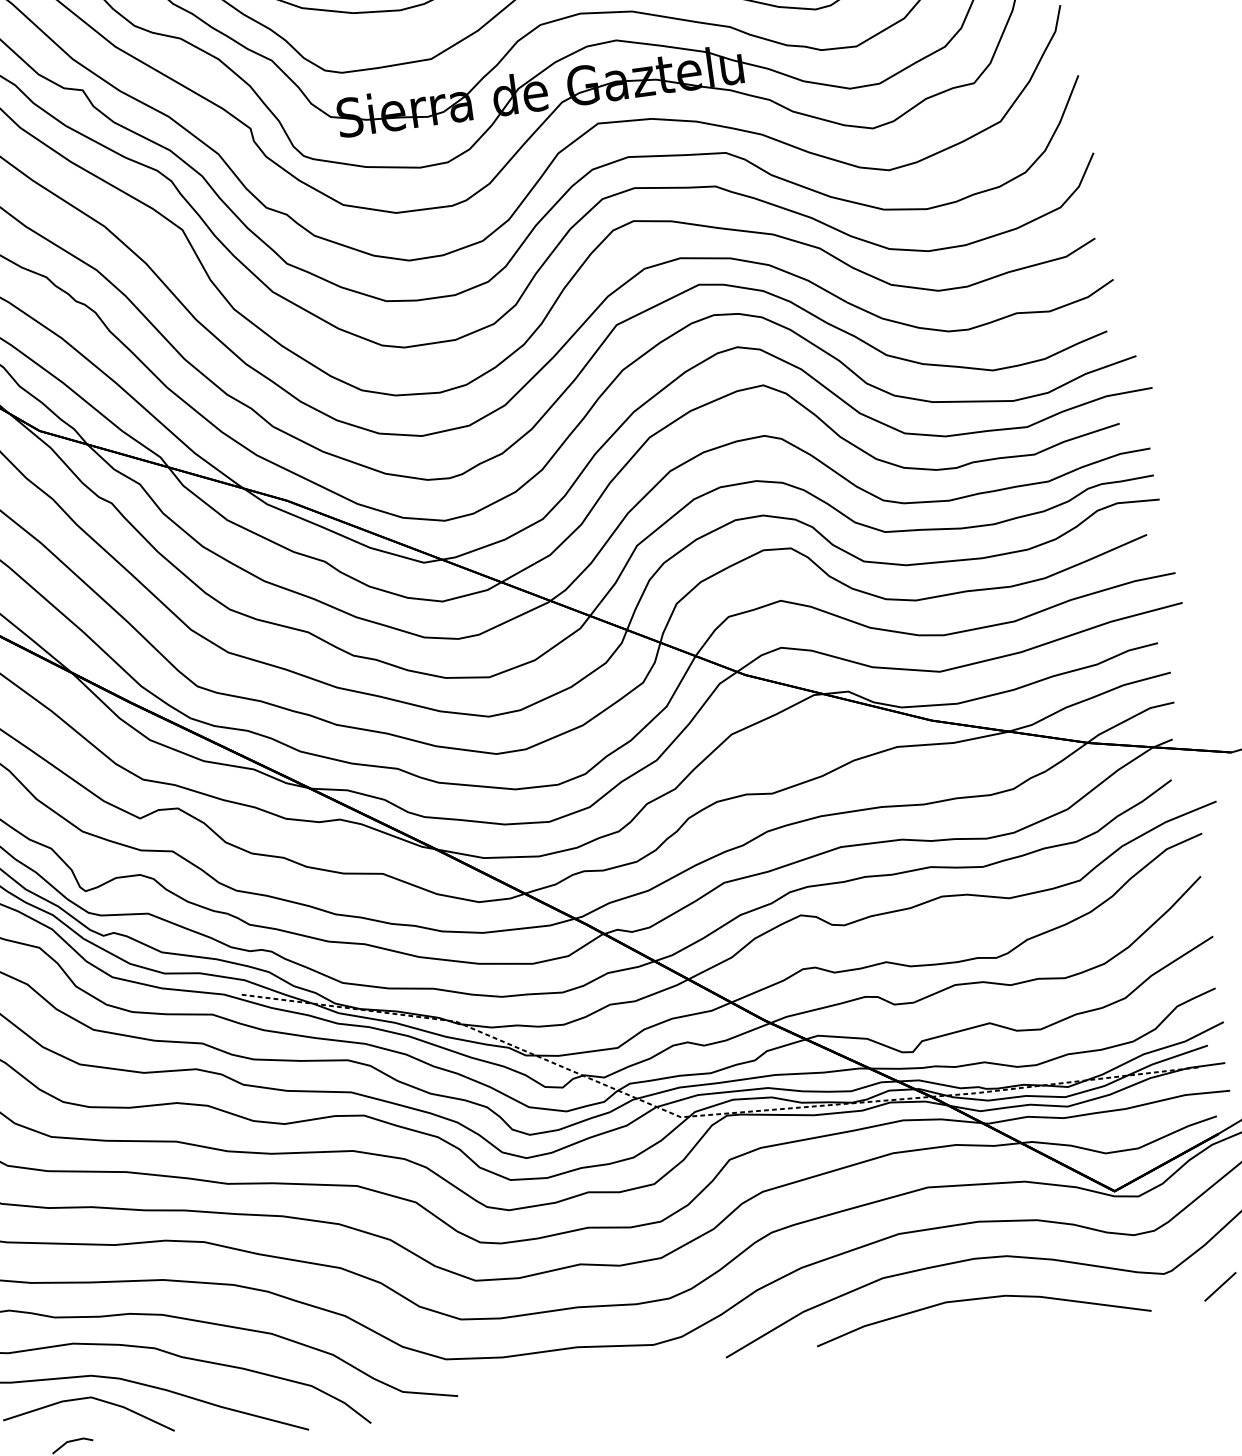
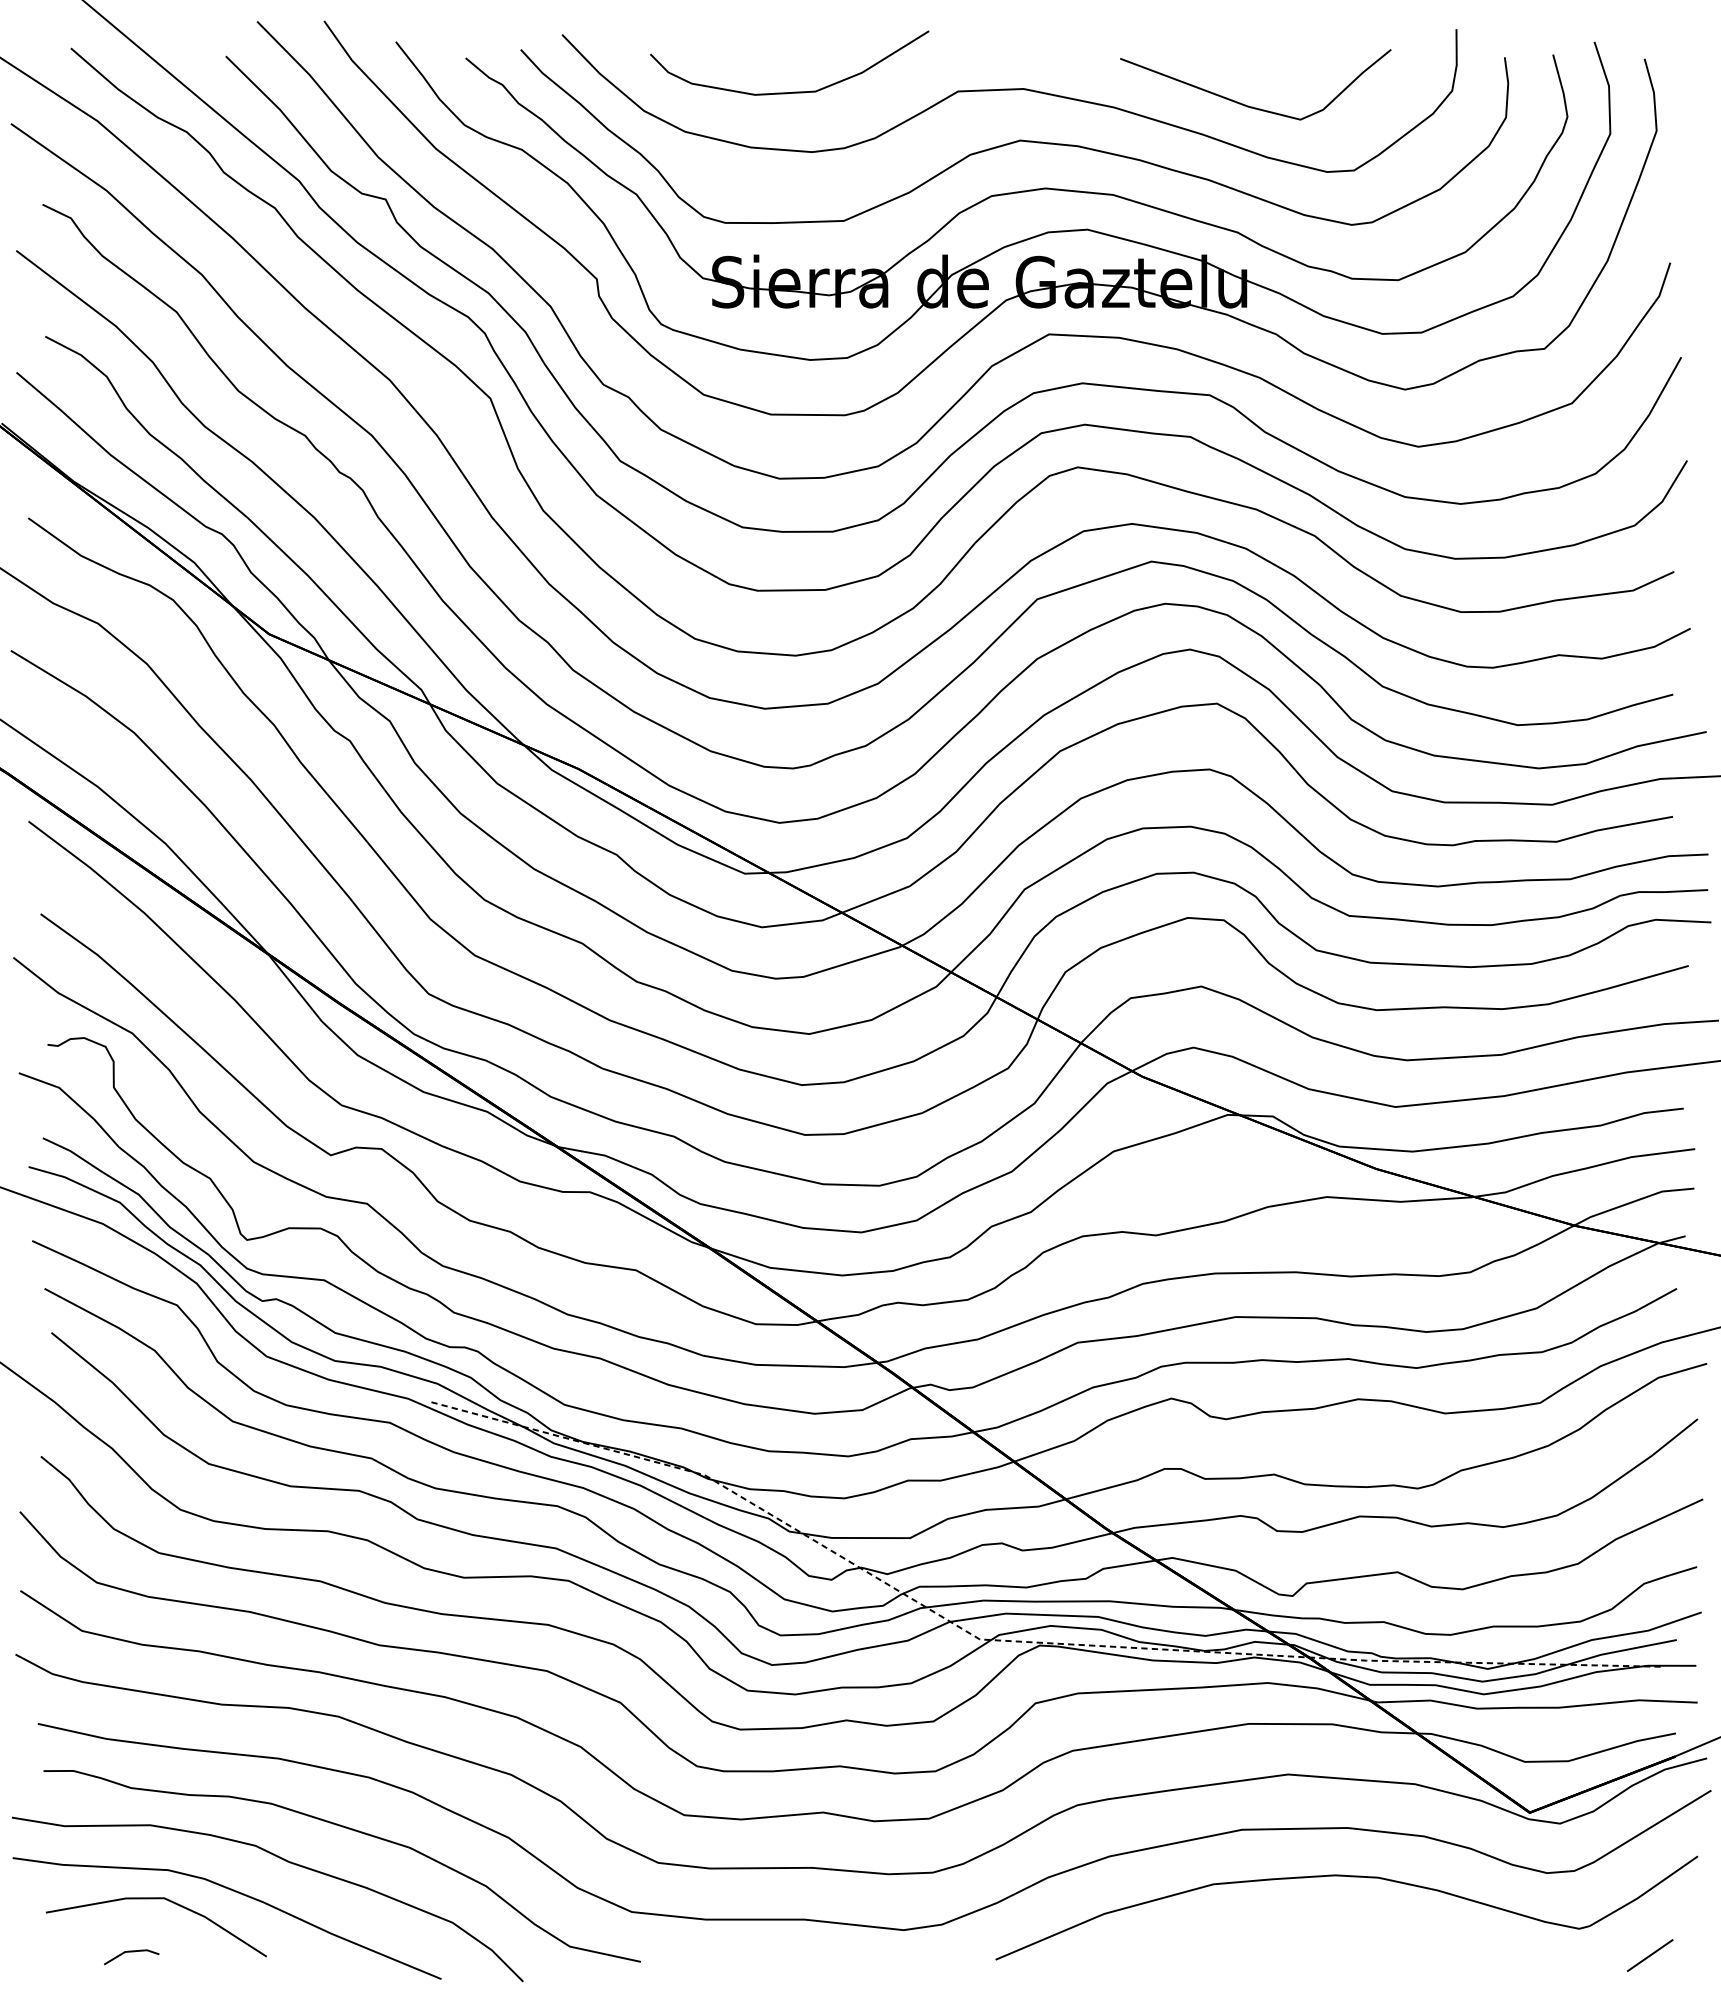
curve: (983, 1299) -> (1340, 1929), removed

